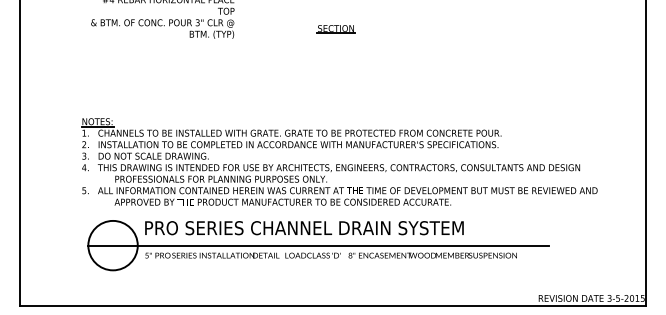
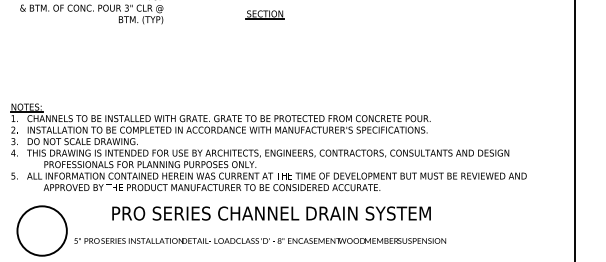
text: (304, 228) -> (271, 213), moved
line: (318, 245) -> (247, 230), removed

